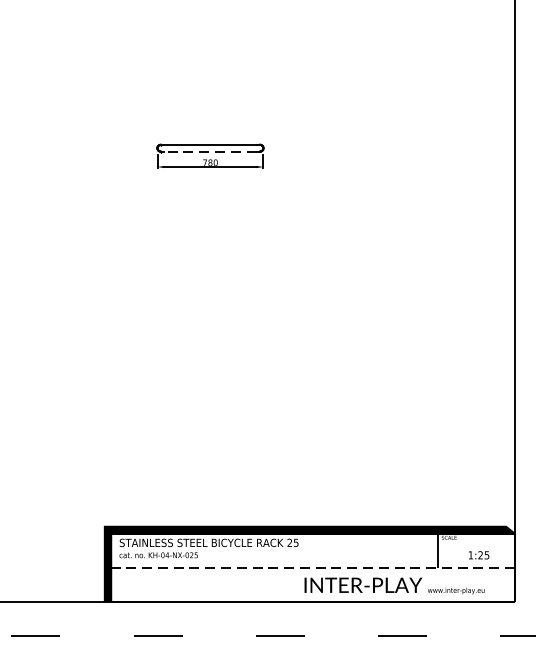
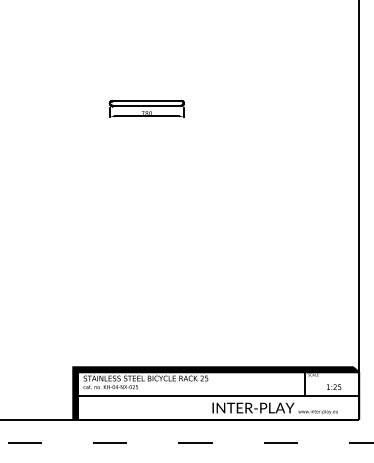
line: (209, 151) -> (146, 105), dashed -> solid
line: (313, 567) -> (218, 395), dashed -> solid

